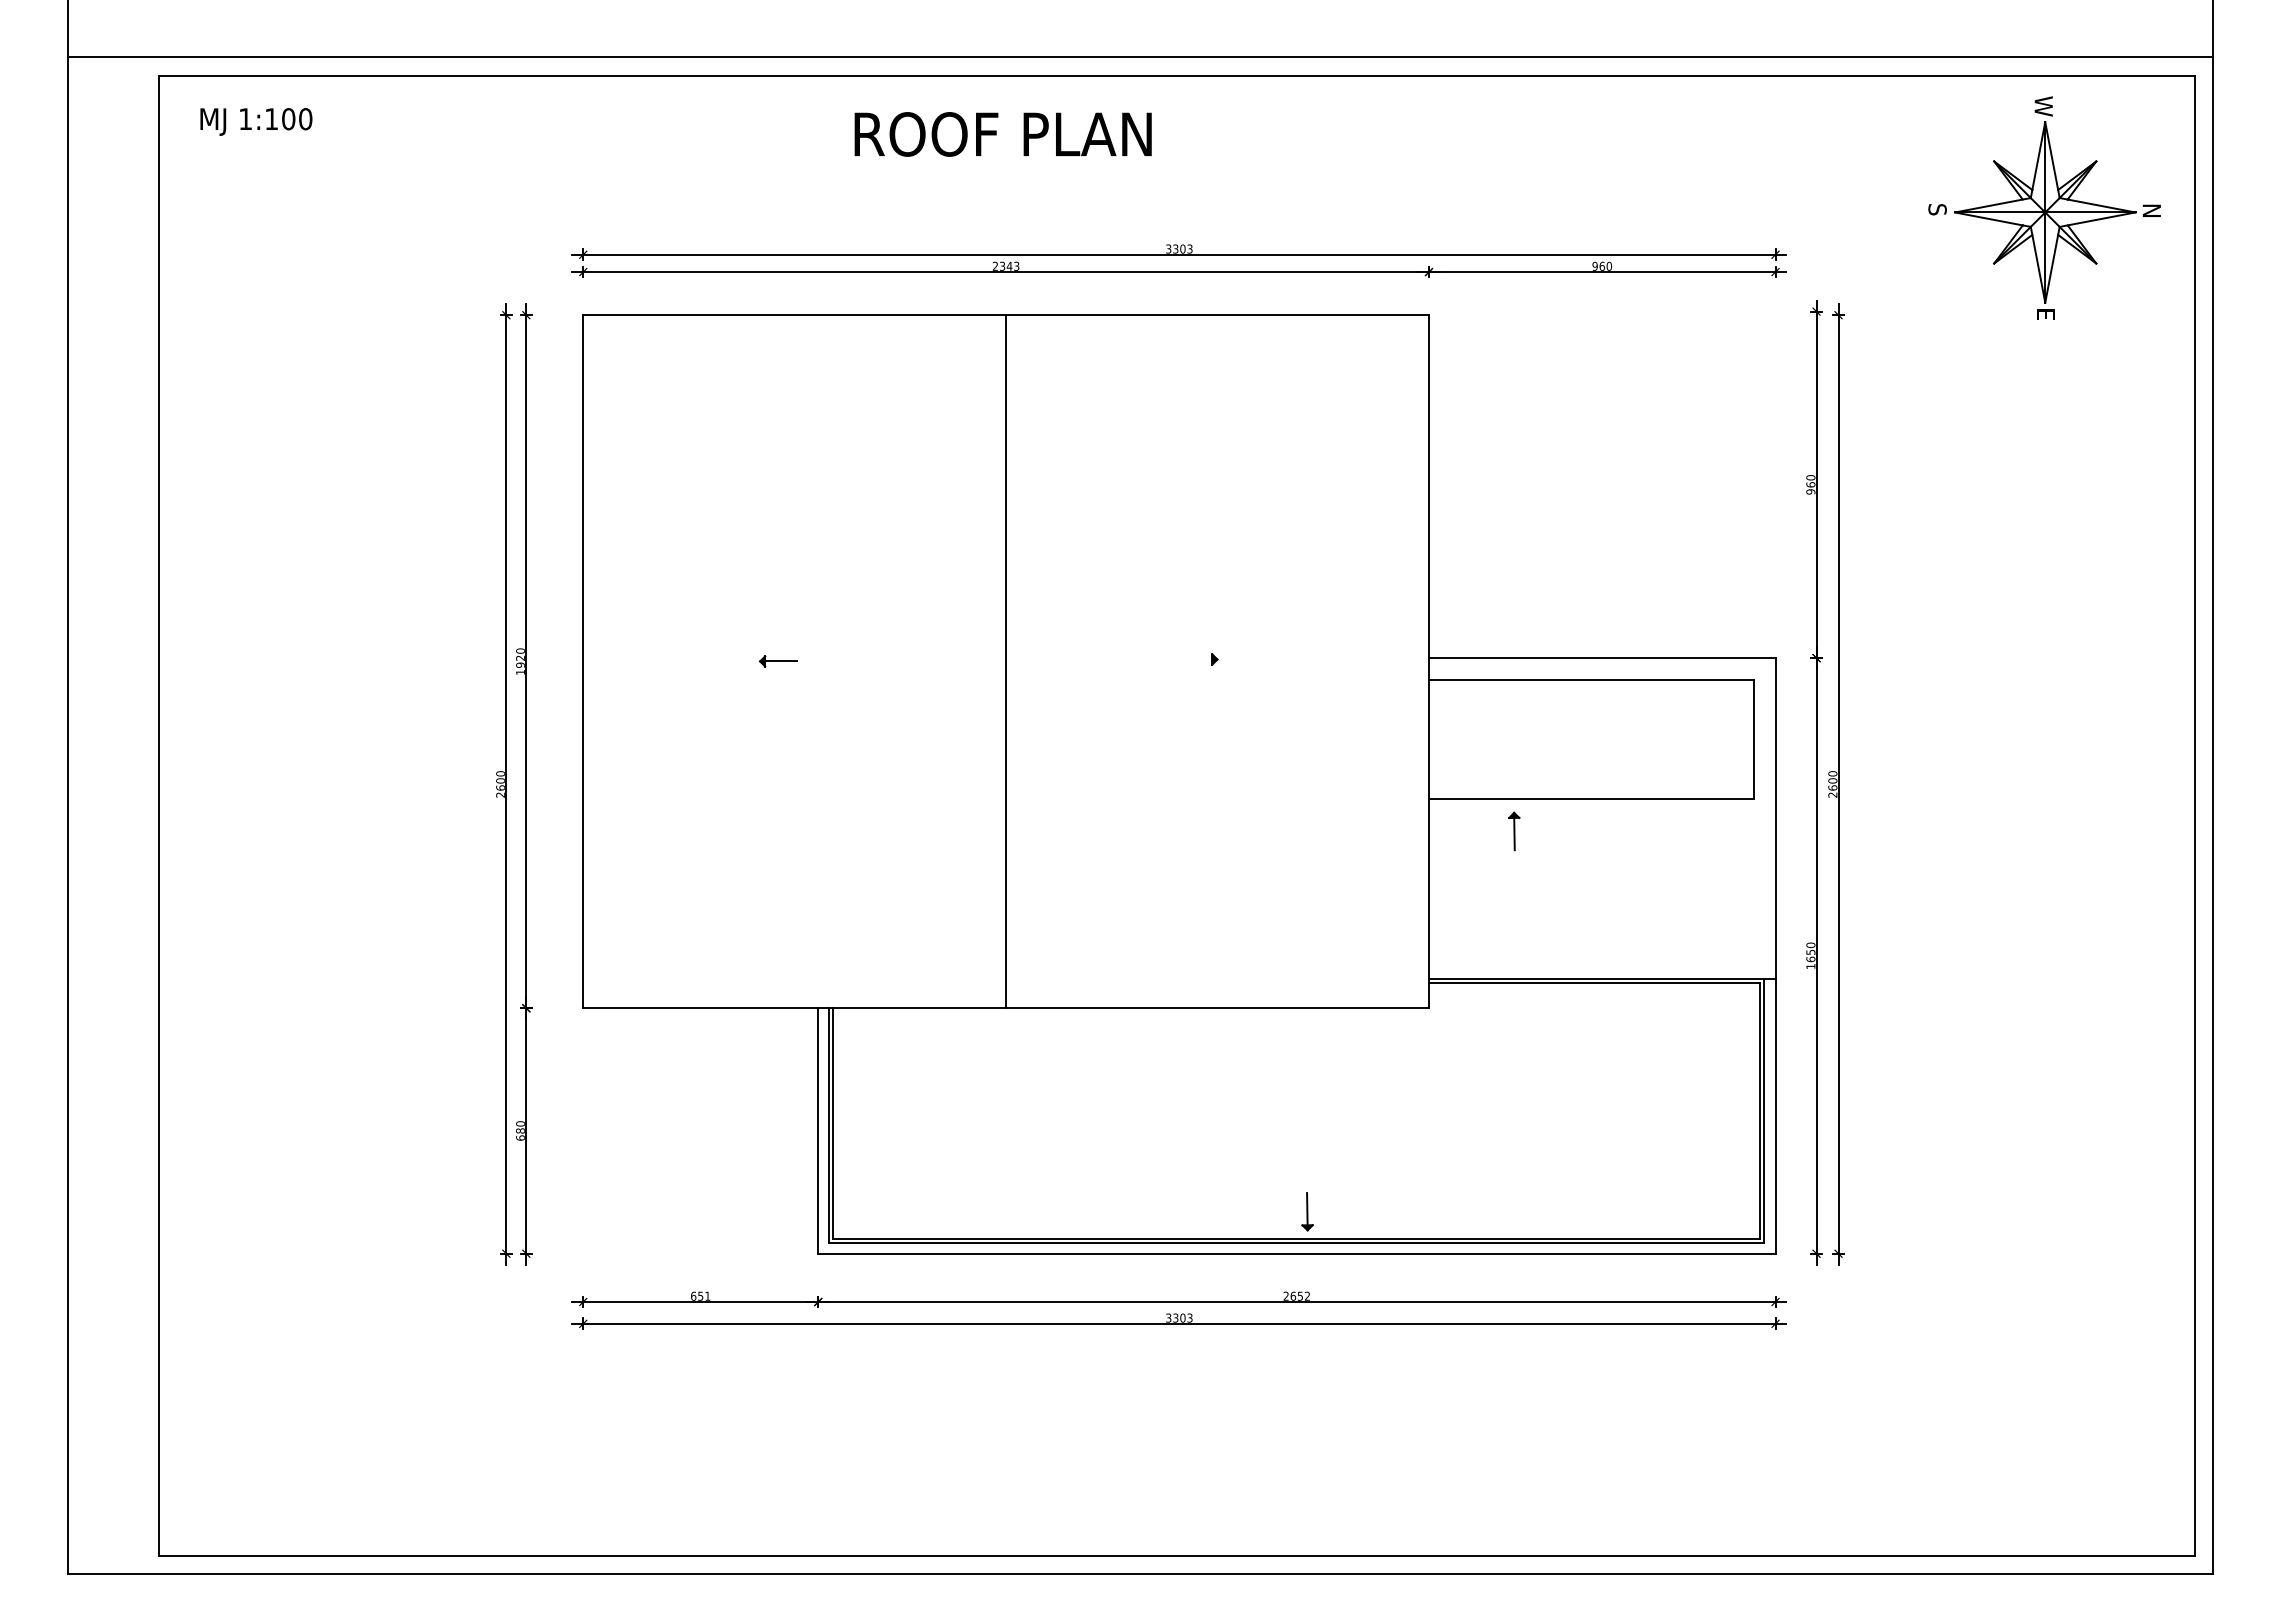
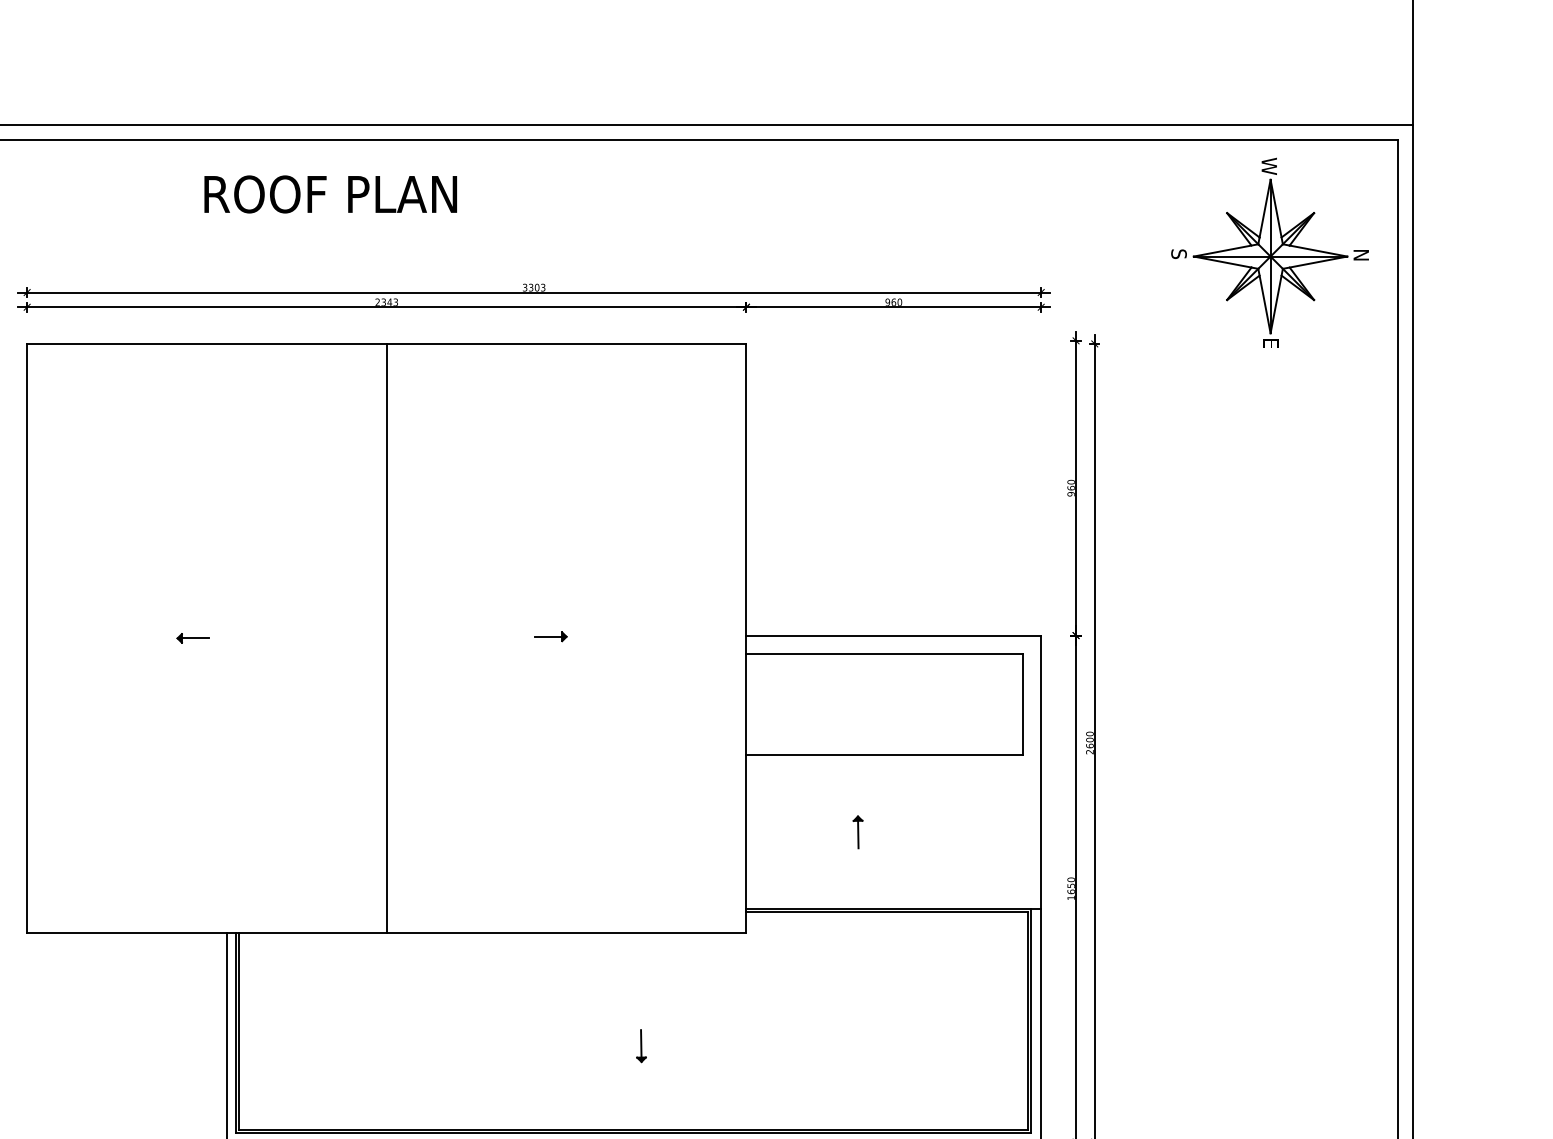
text: (1002, 134) -> (330, 194), moved
line: (1196, 659) -> (548, 636), added
part: (1514, 831) -> (858, 832), moved
part: (1307, 1211) -> (641, 1045), moved

